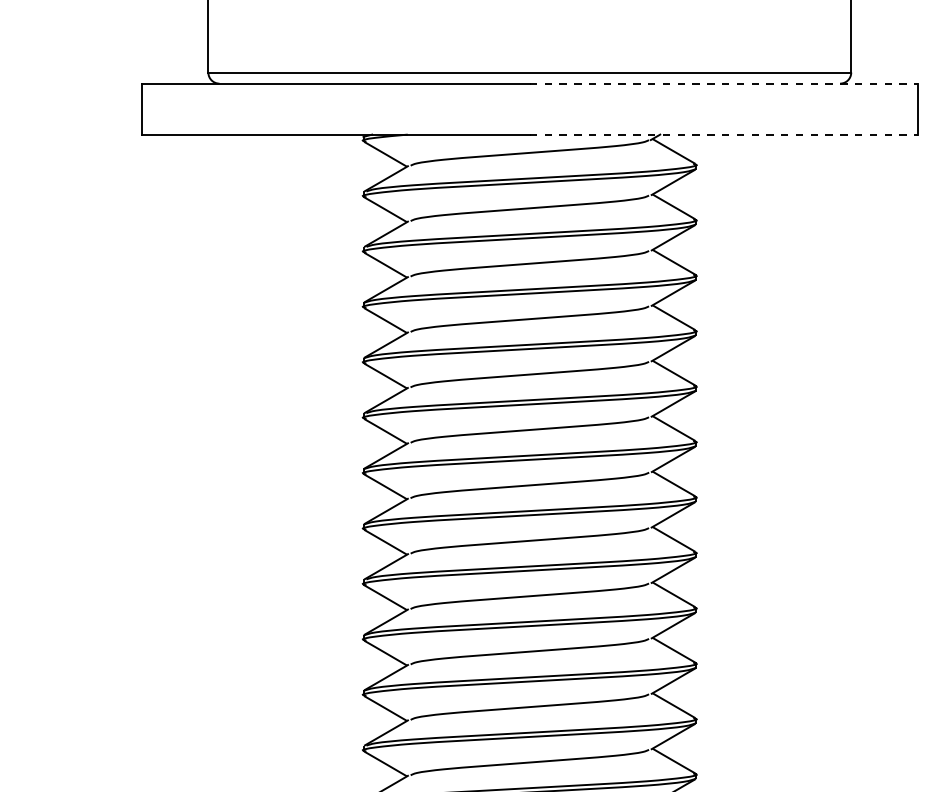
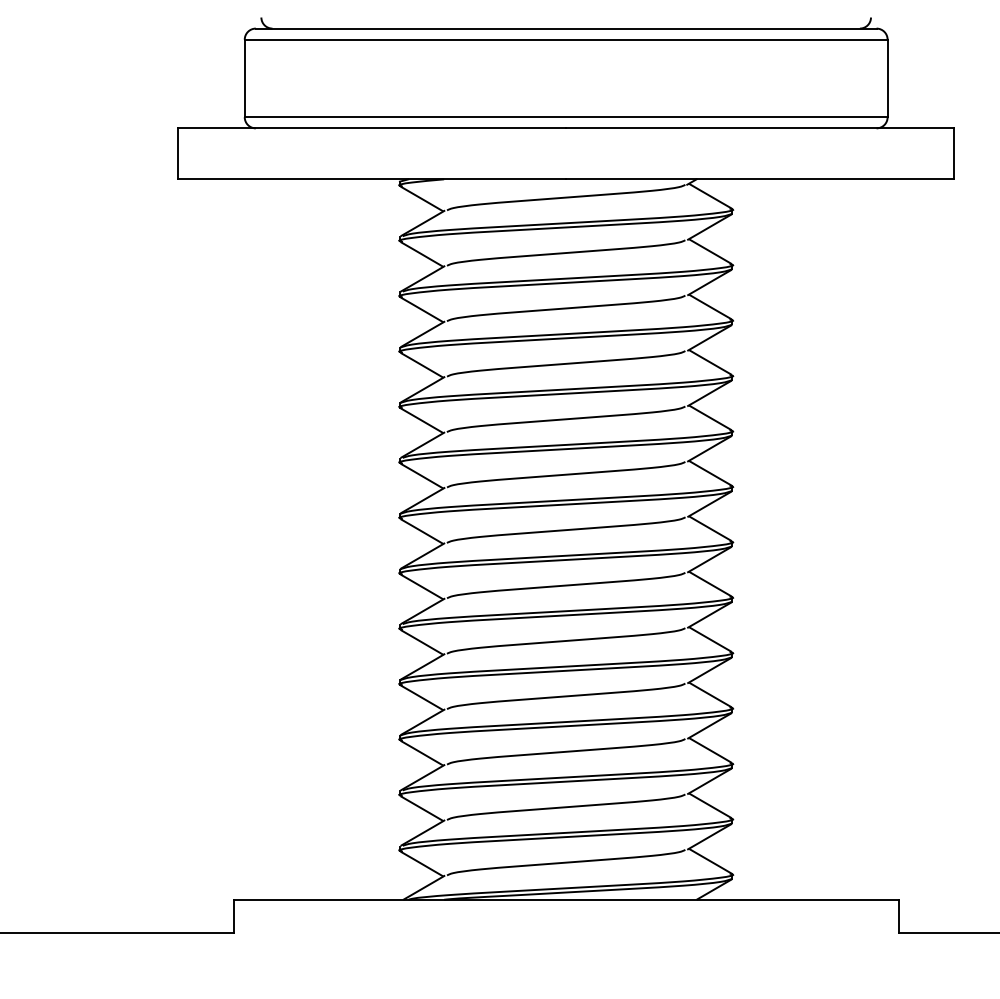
line: (724, 83) -> (760, 128), dashed -> solid
line: (724, 134) -> (760, 179), dashed -> solid

